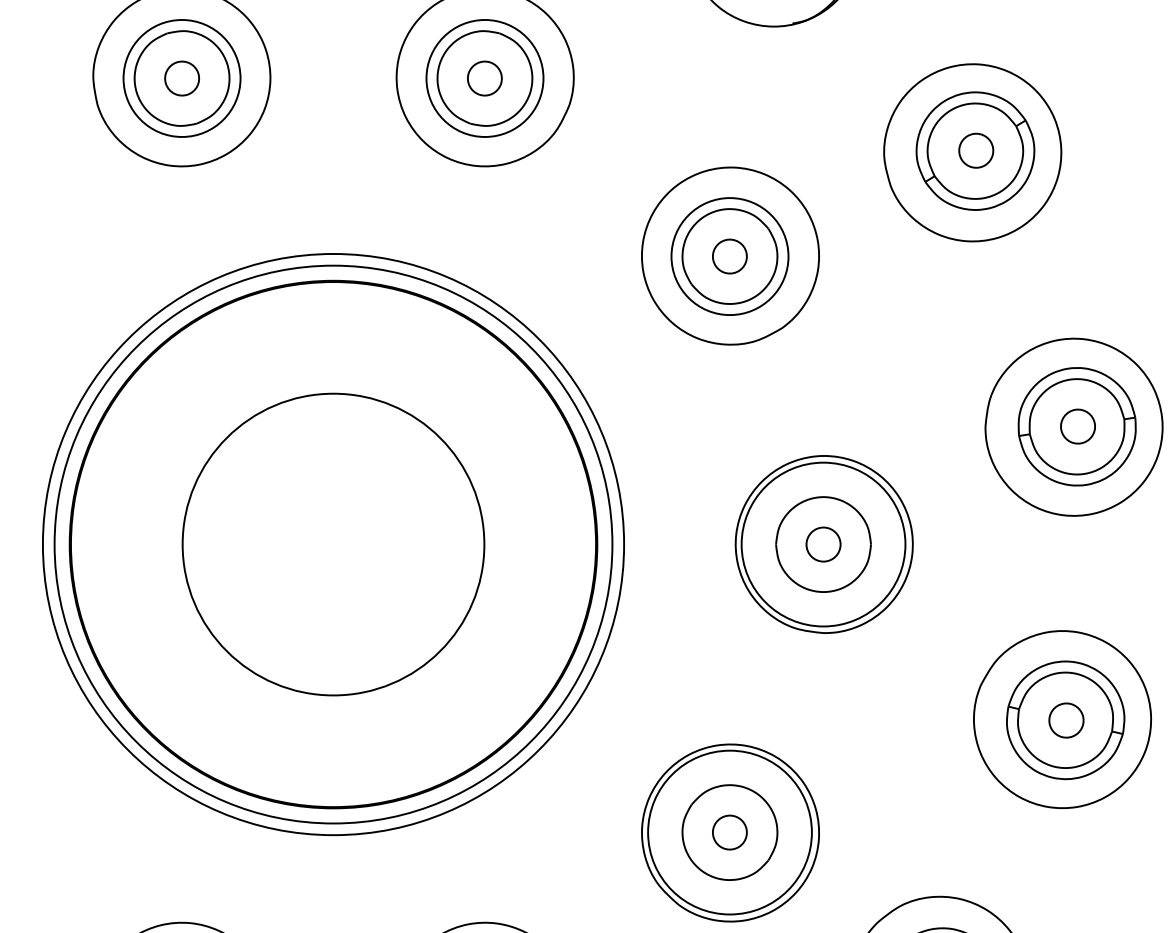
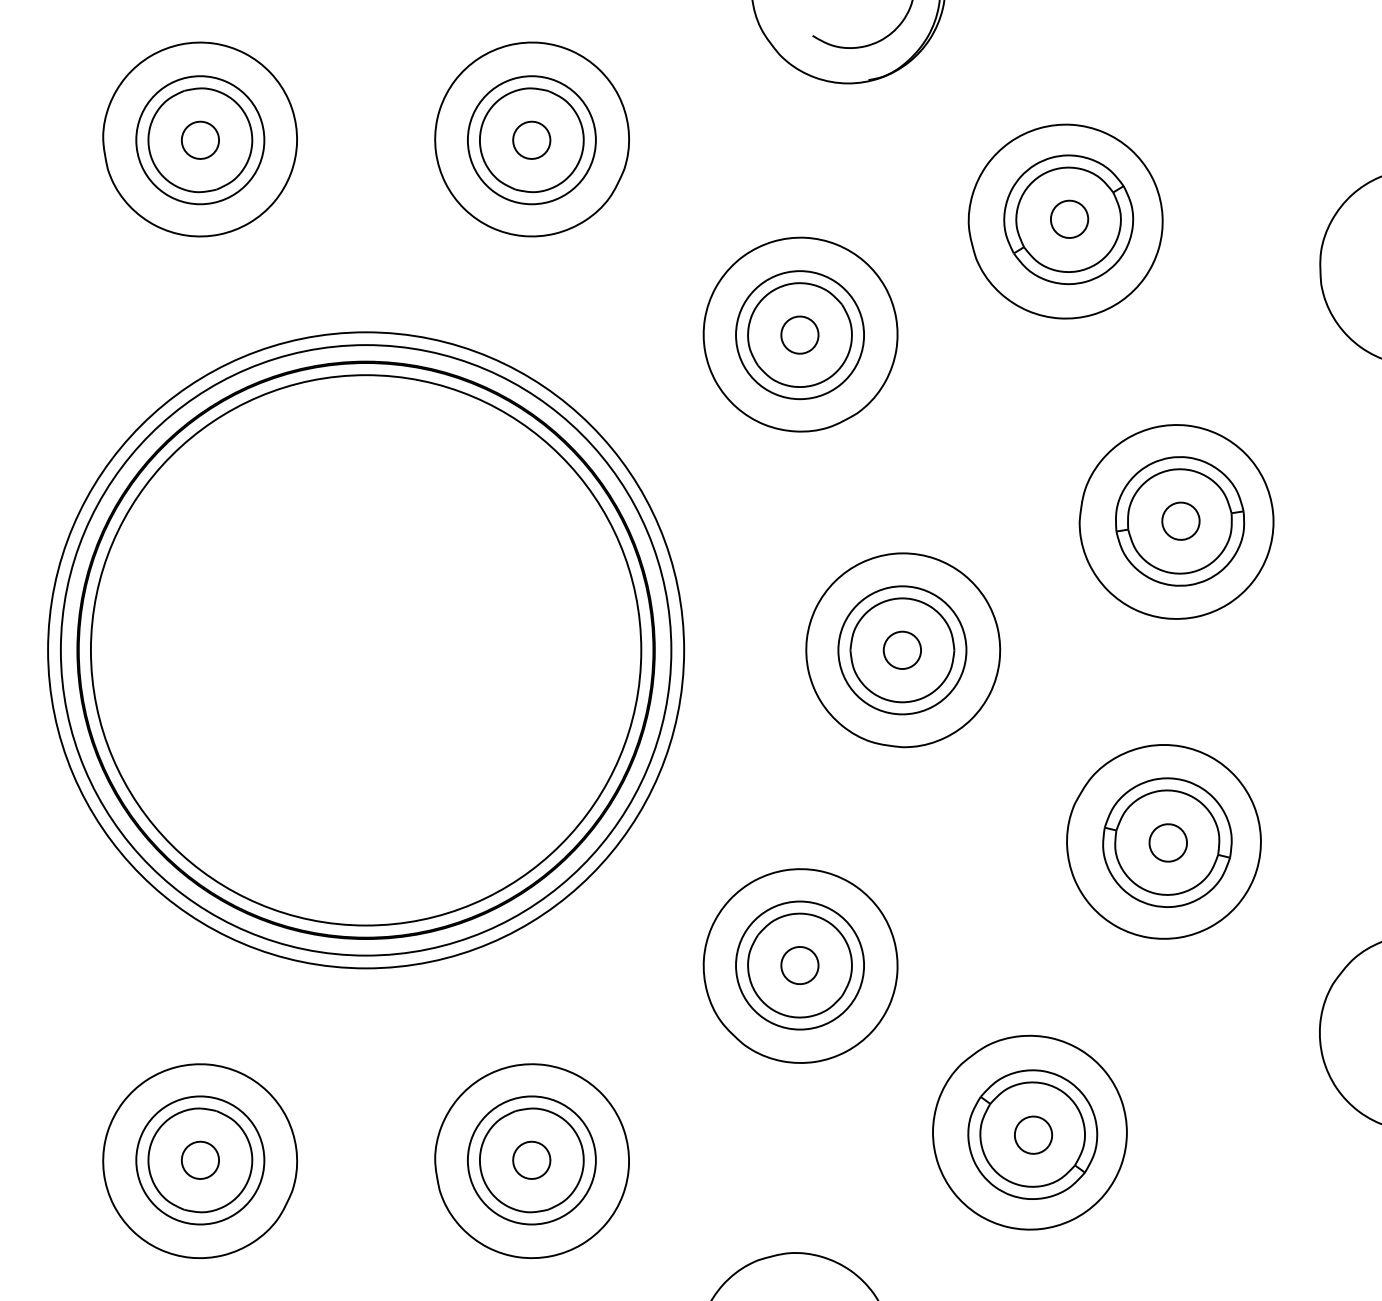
circle: (332, 544) -> (365, 650), size x1.67
circle: (823, 544) -> (902, 650), size x0.71
circle: (730, 832) -> (800, 965), size x0.71

